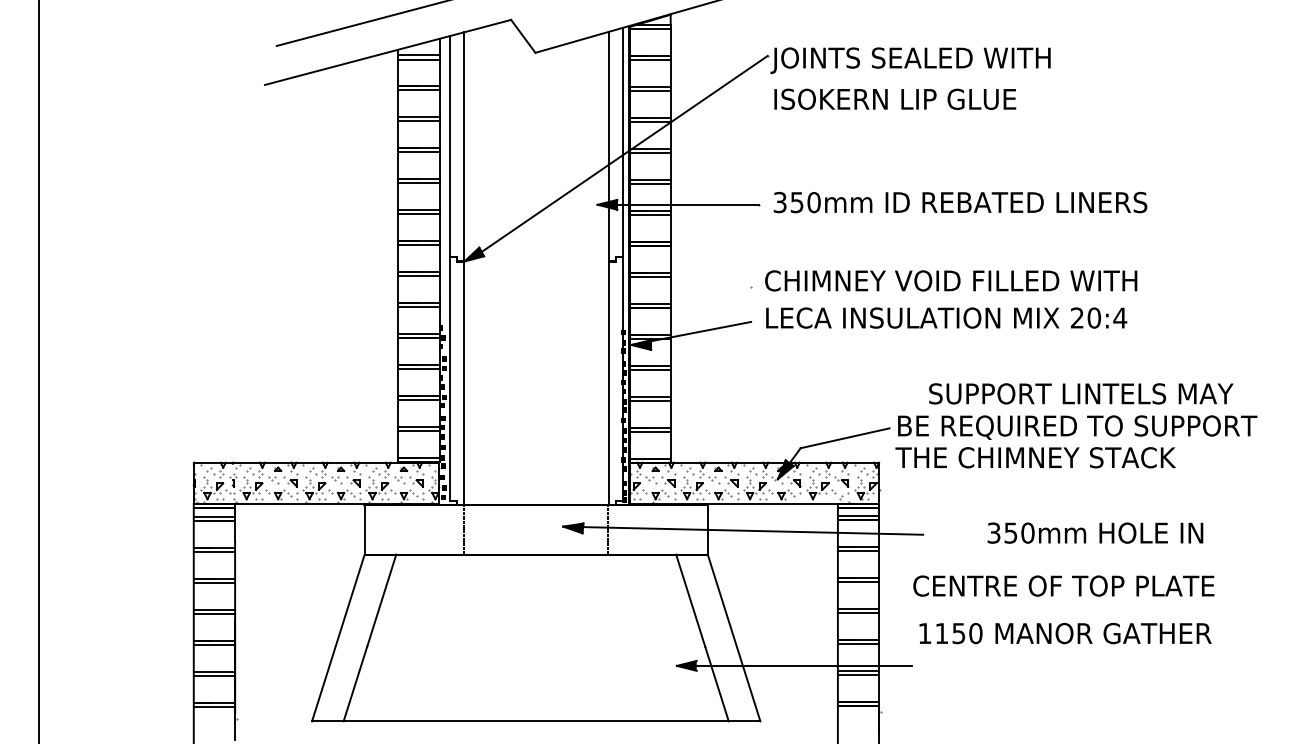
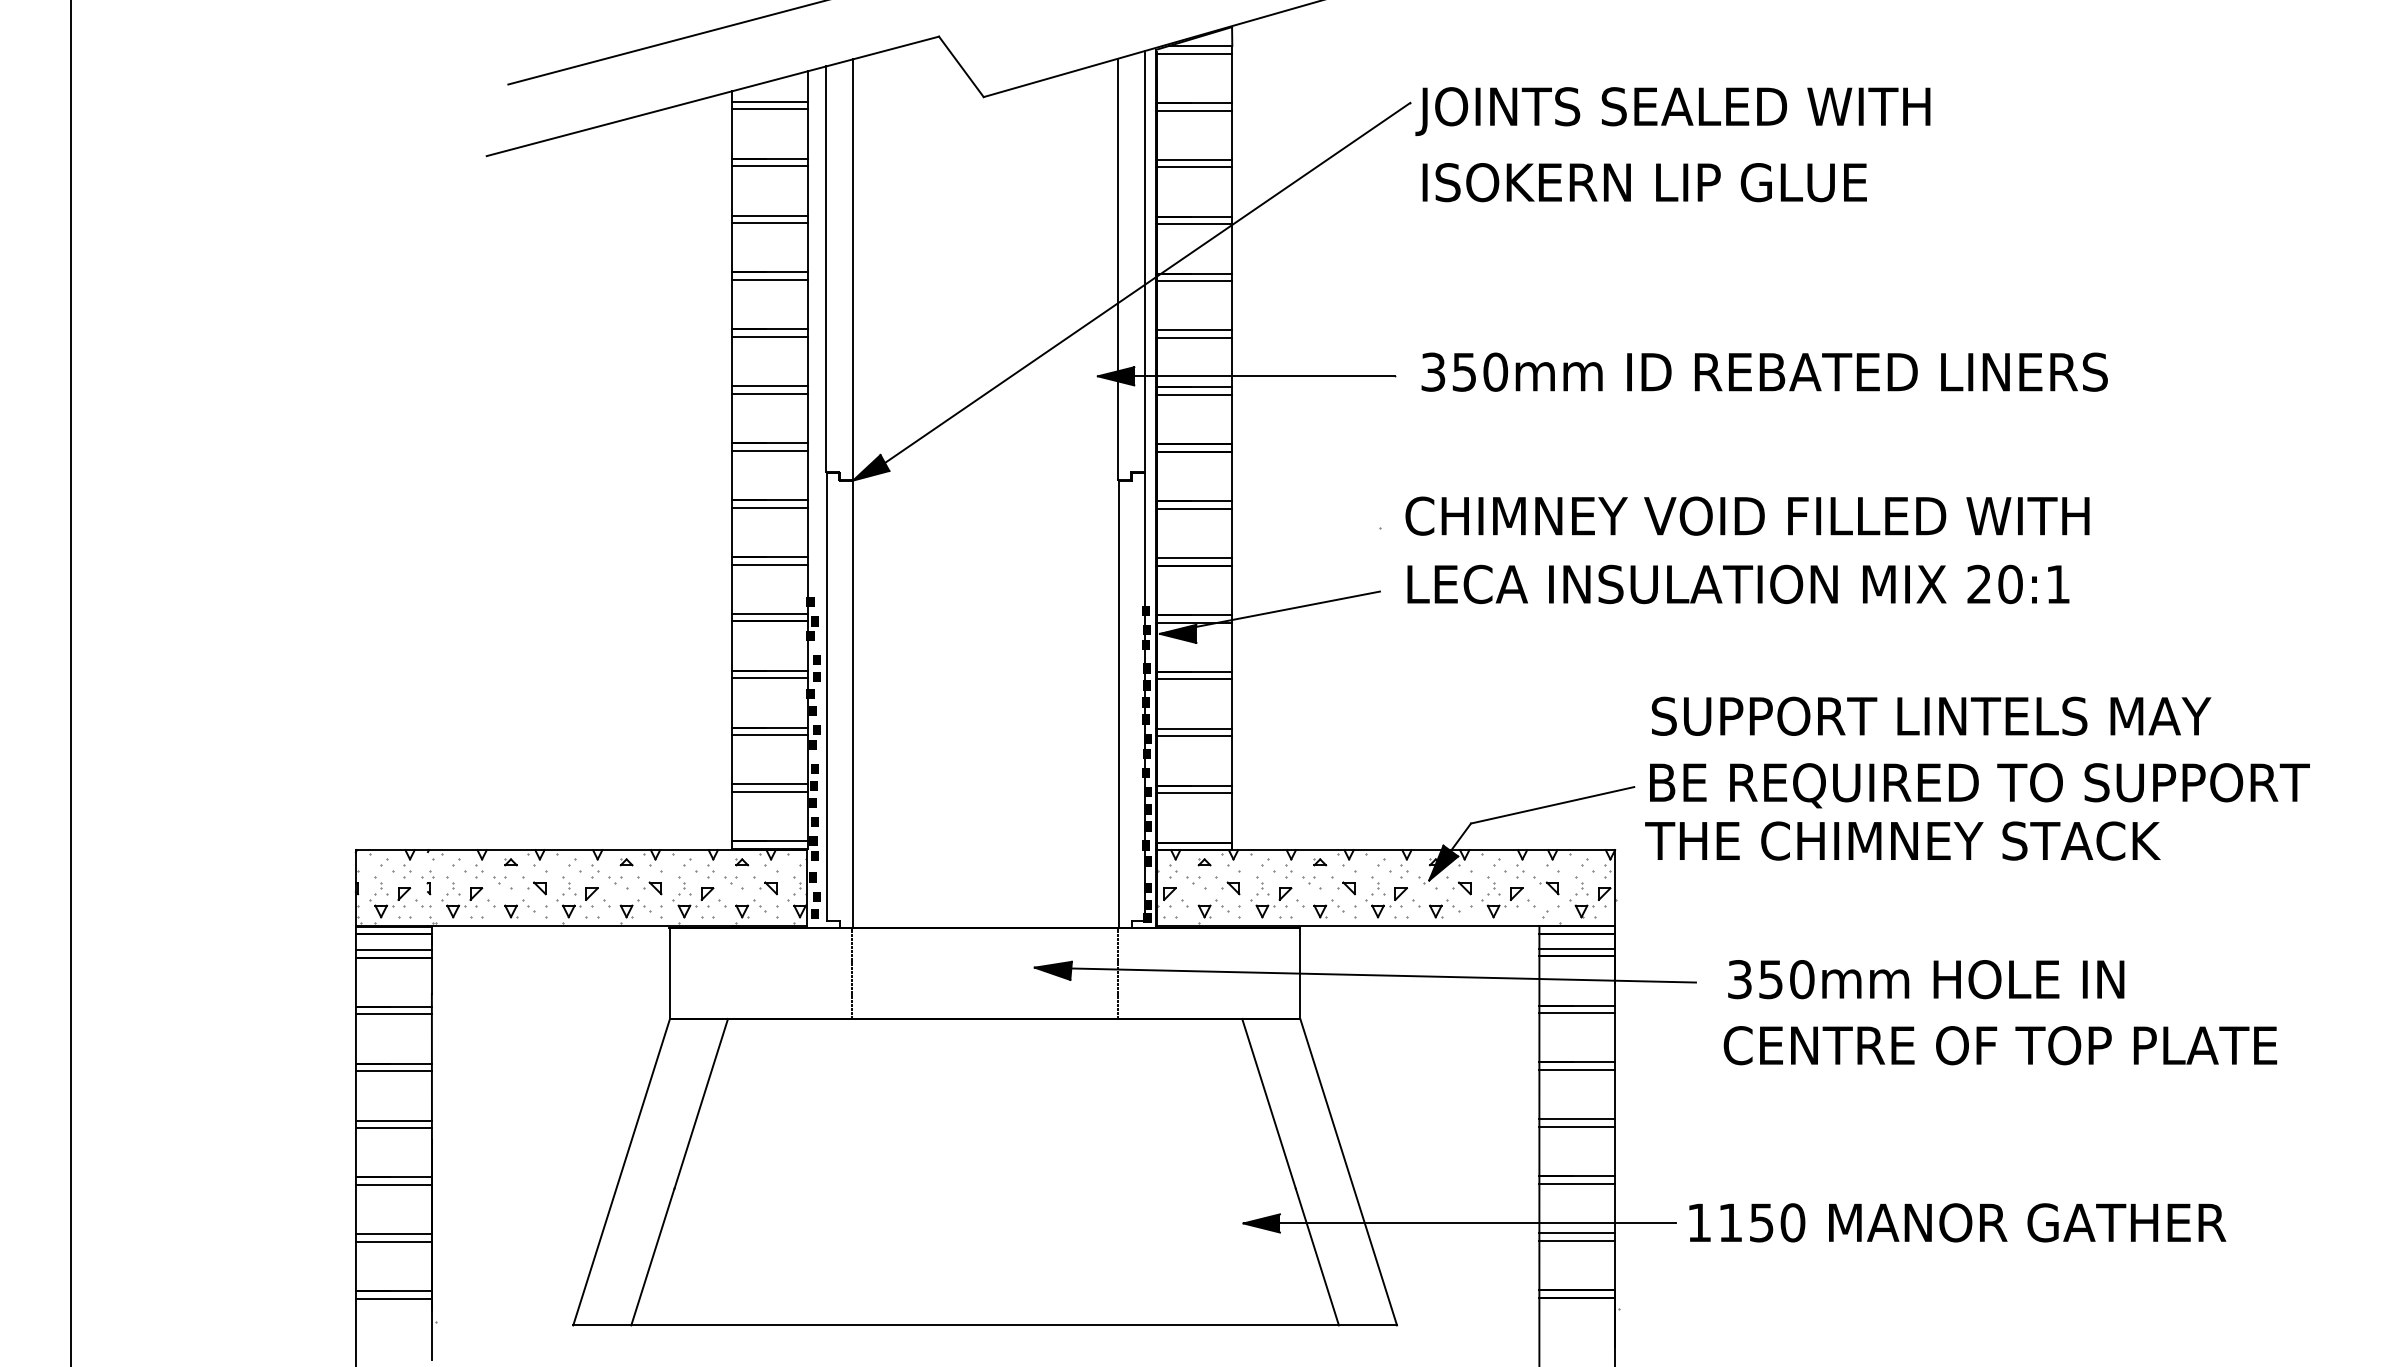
text: (1120, 317) -> (2058, 583), 20:4 -> 20:1
text: (1081, 393) -> (1931, 715), moved
text: (1095, 532) -> (1926, 978), moved
text: (1063, 585) -> (1999, 1044), moved
text: (1065, 633) -> (1957, 1222), moved

